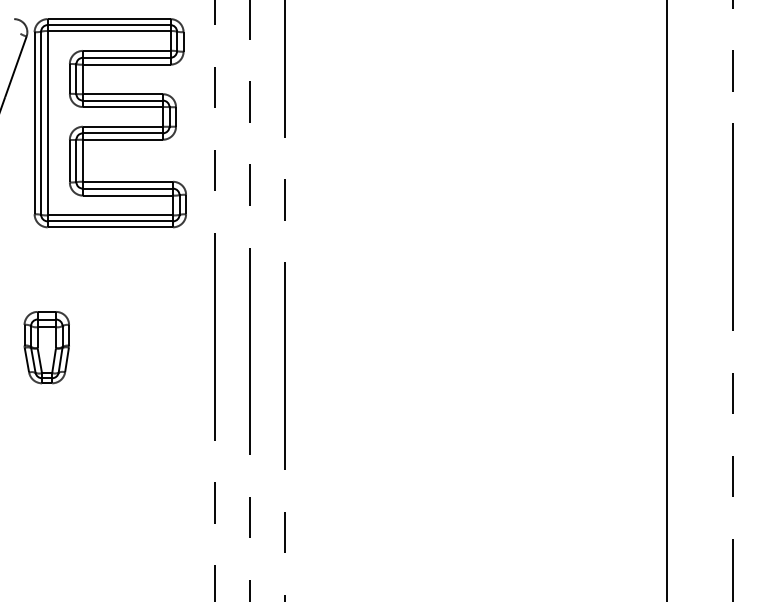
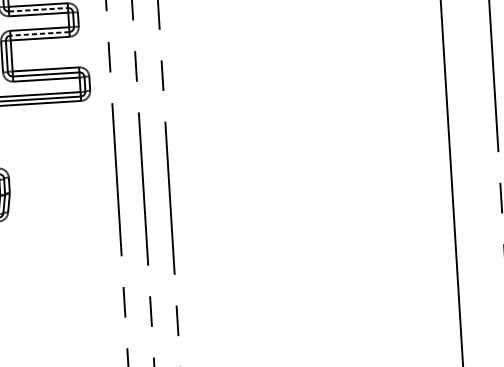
line: (123, 100) -> (38, 9), solid -> dashed
line: (122, 133) -> (39, 34), solid -> dashed

